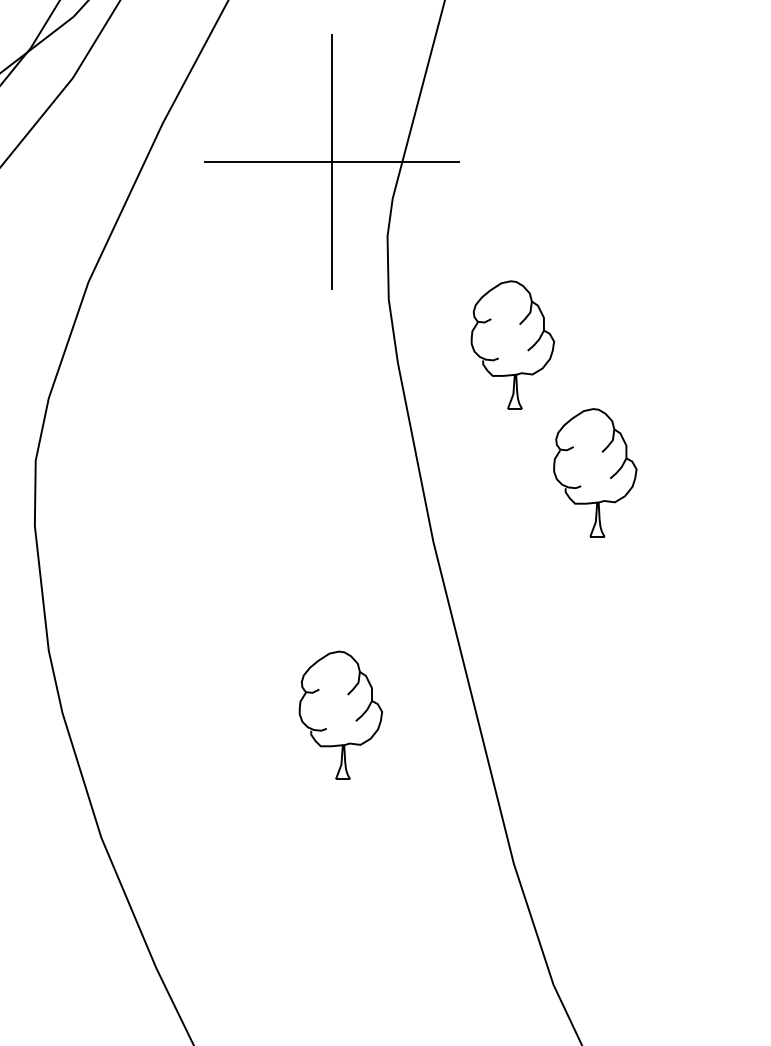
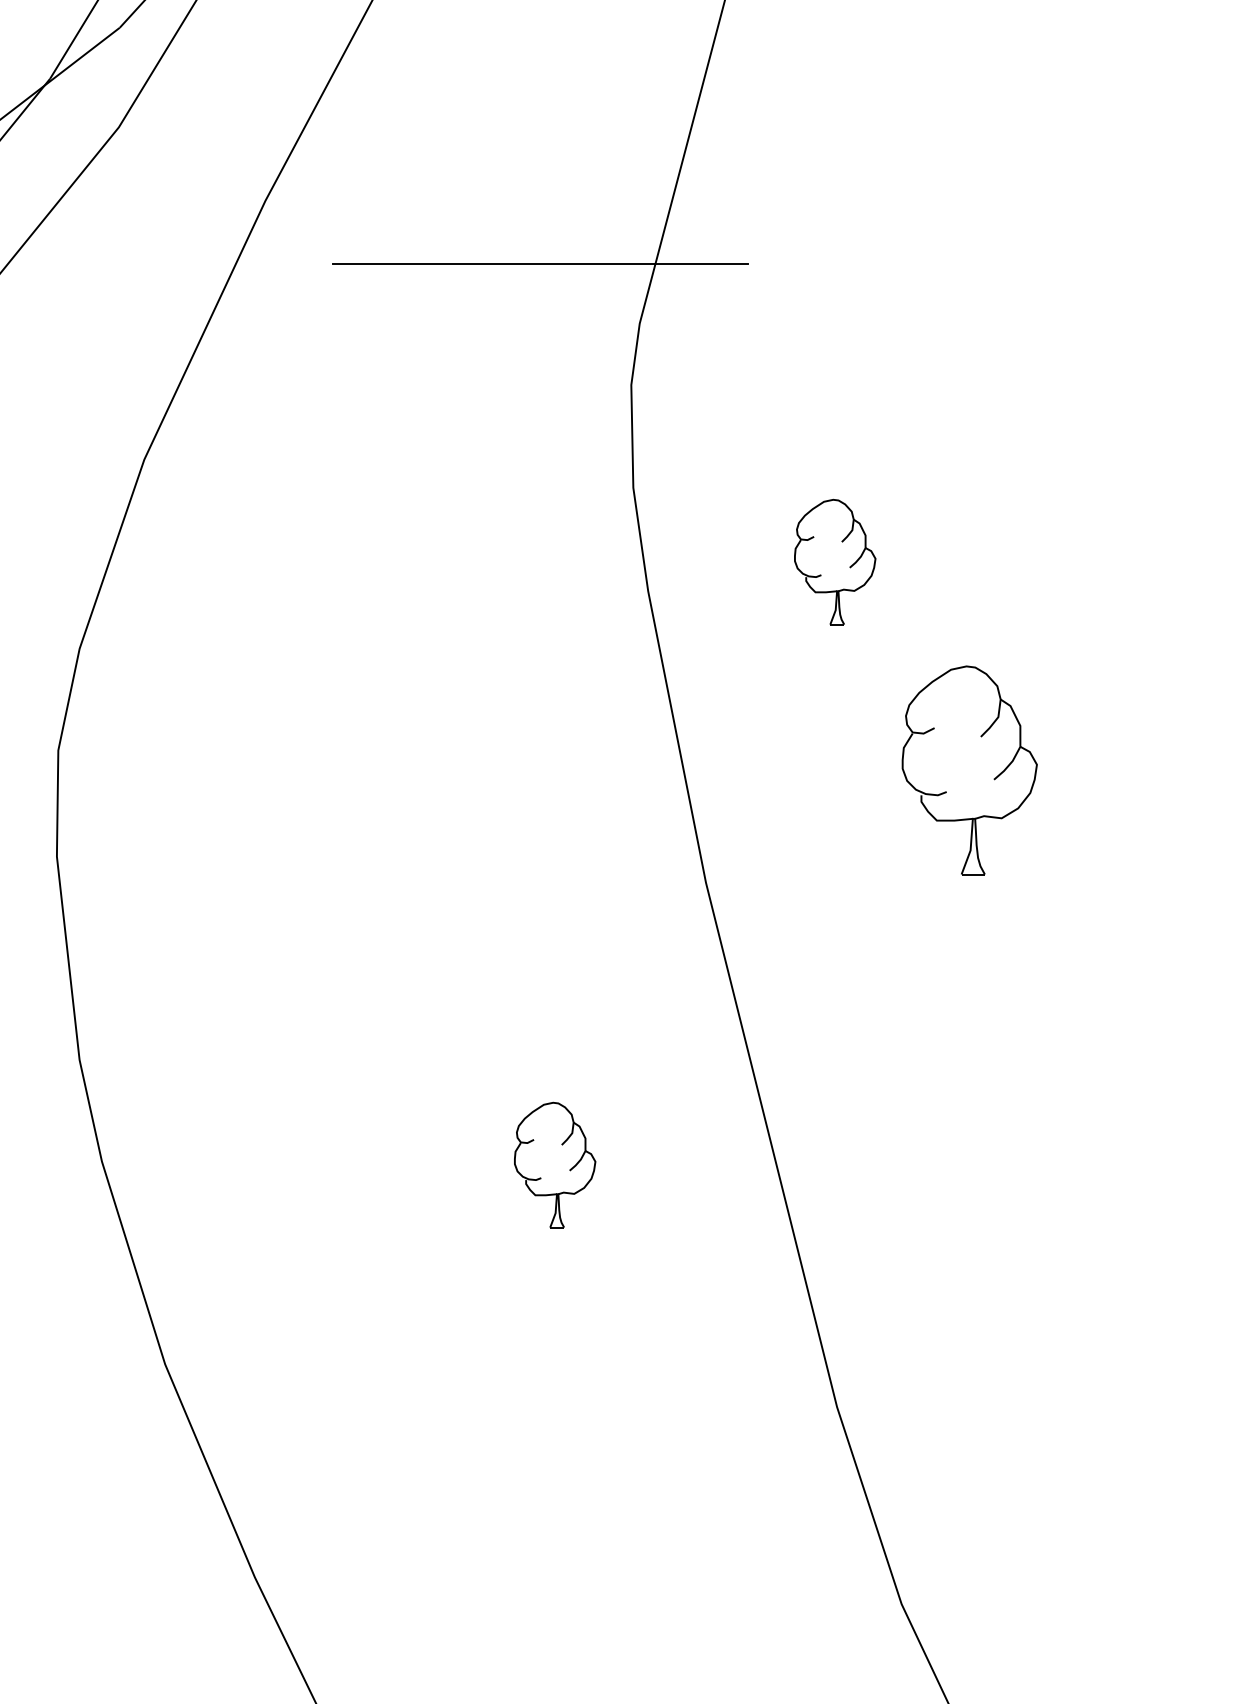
line: (332, 161) -> (541, 263), removed
part: (512, 344) -> (834, 561), size x0.6
part: (340, 714) -> (554, 1163), size x0.6

